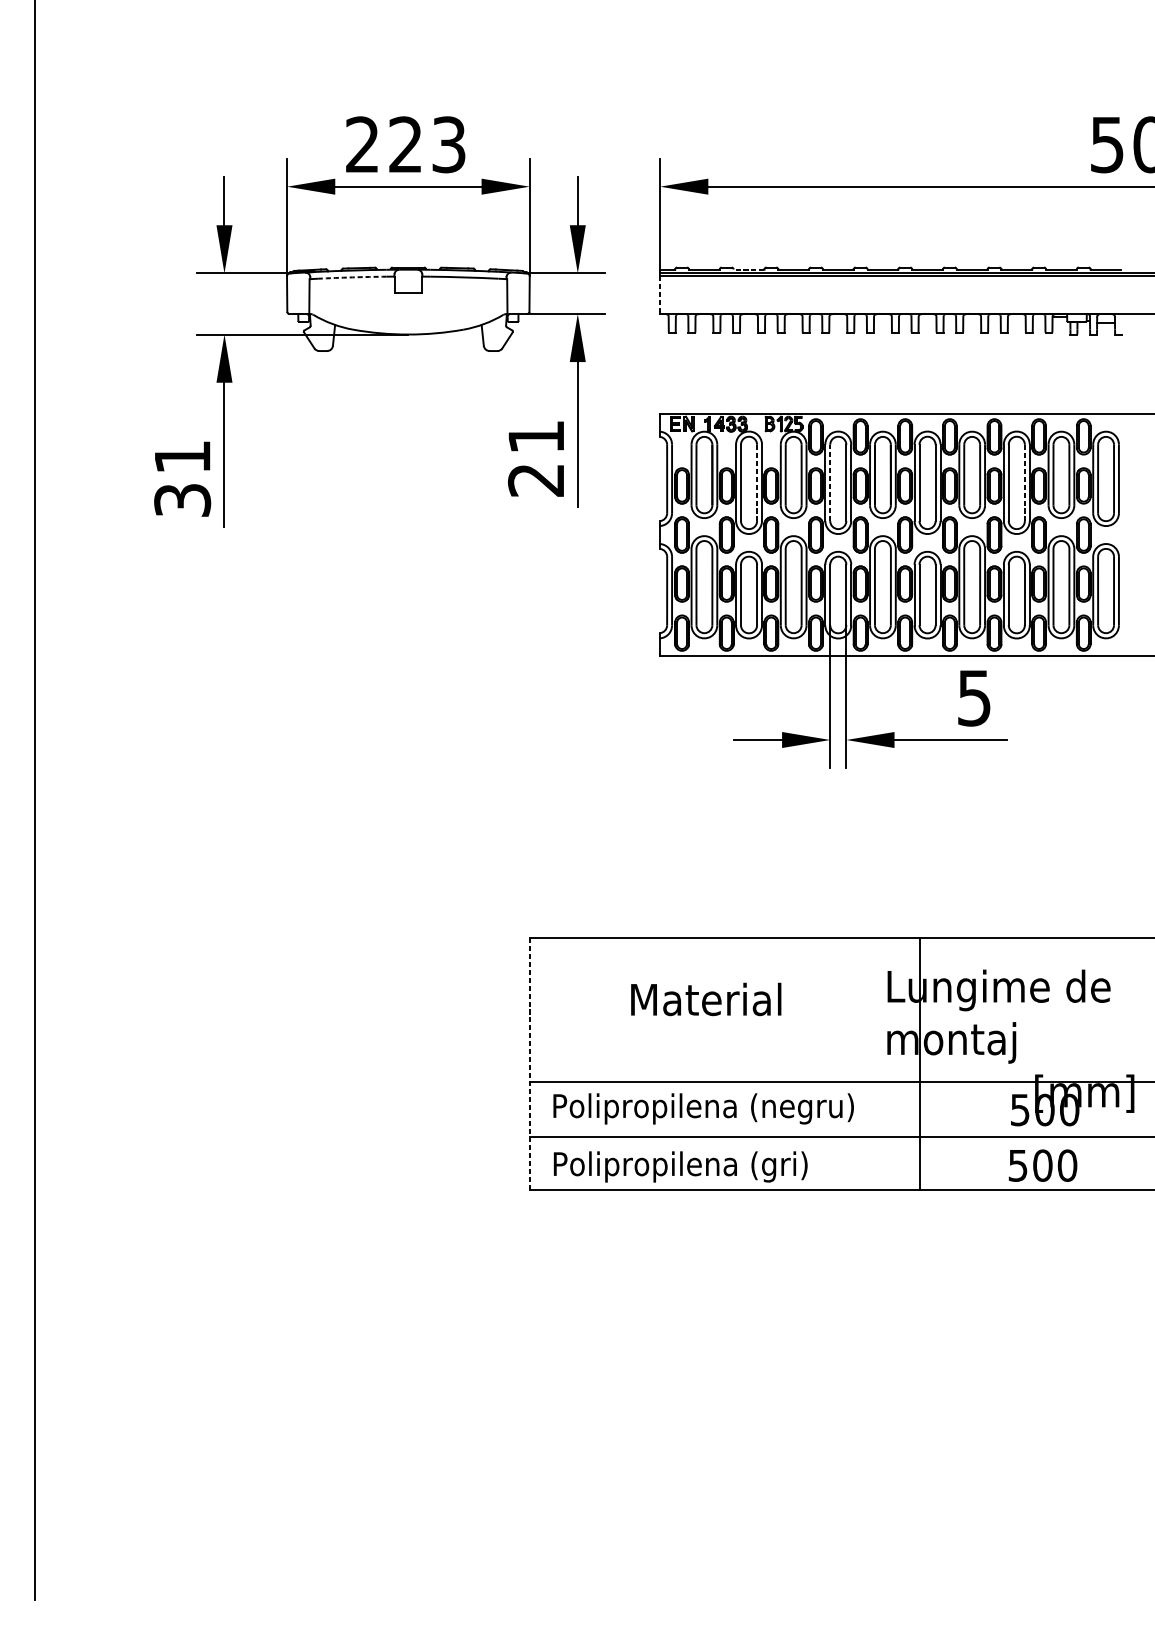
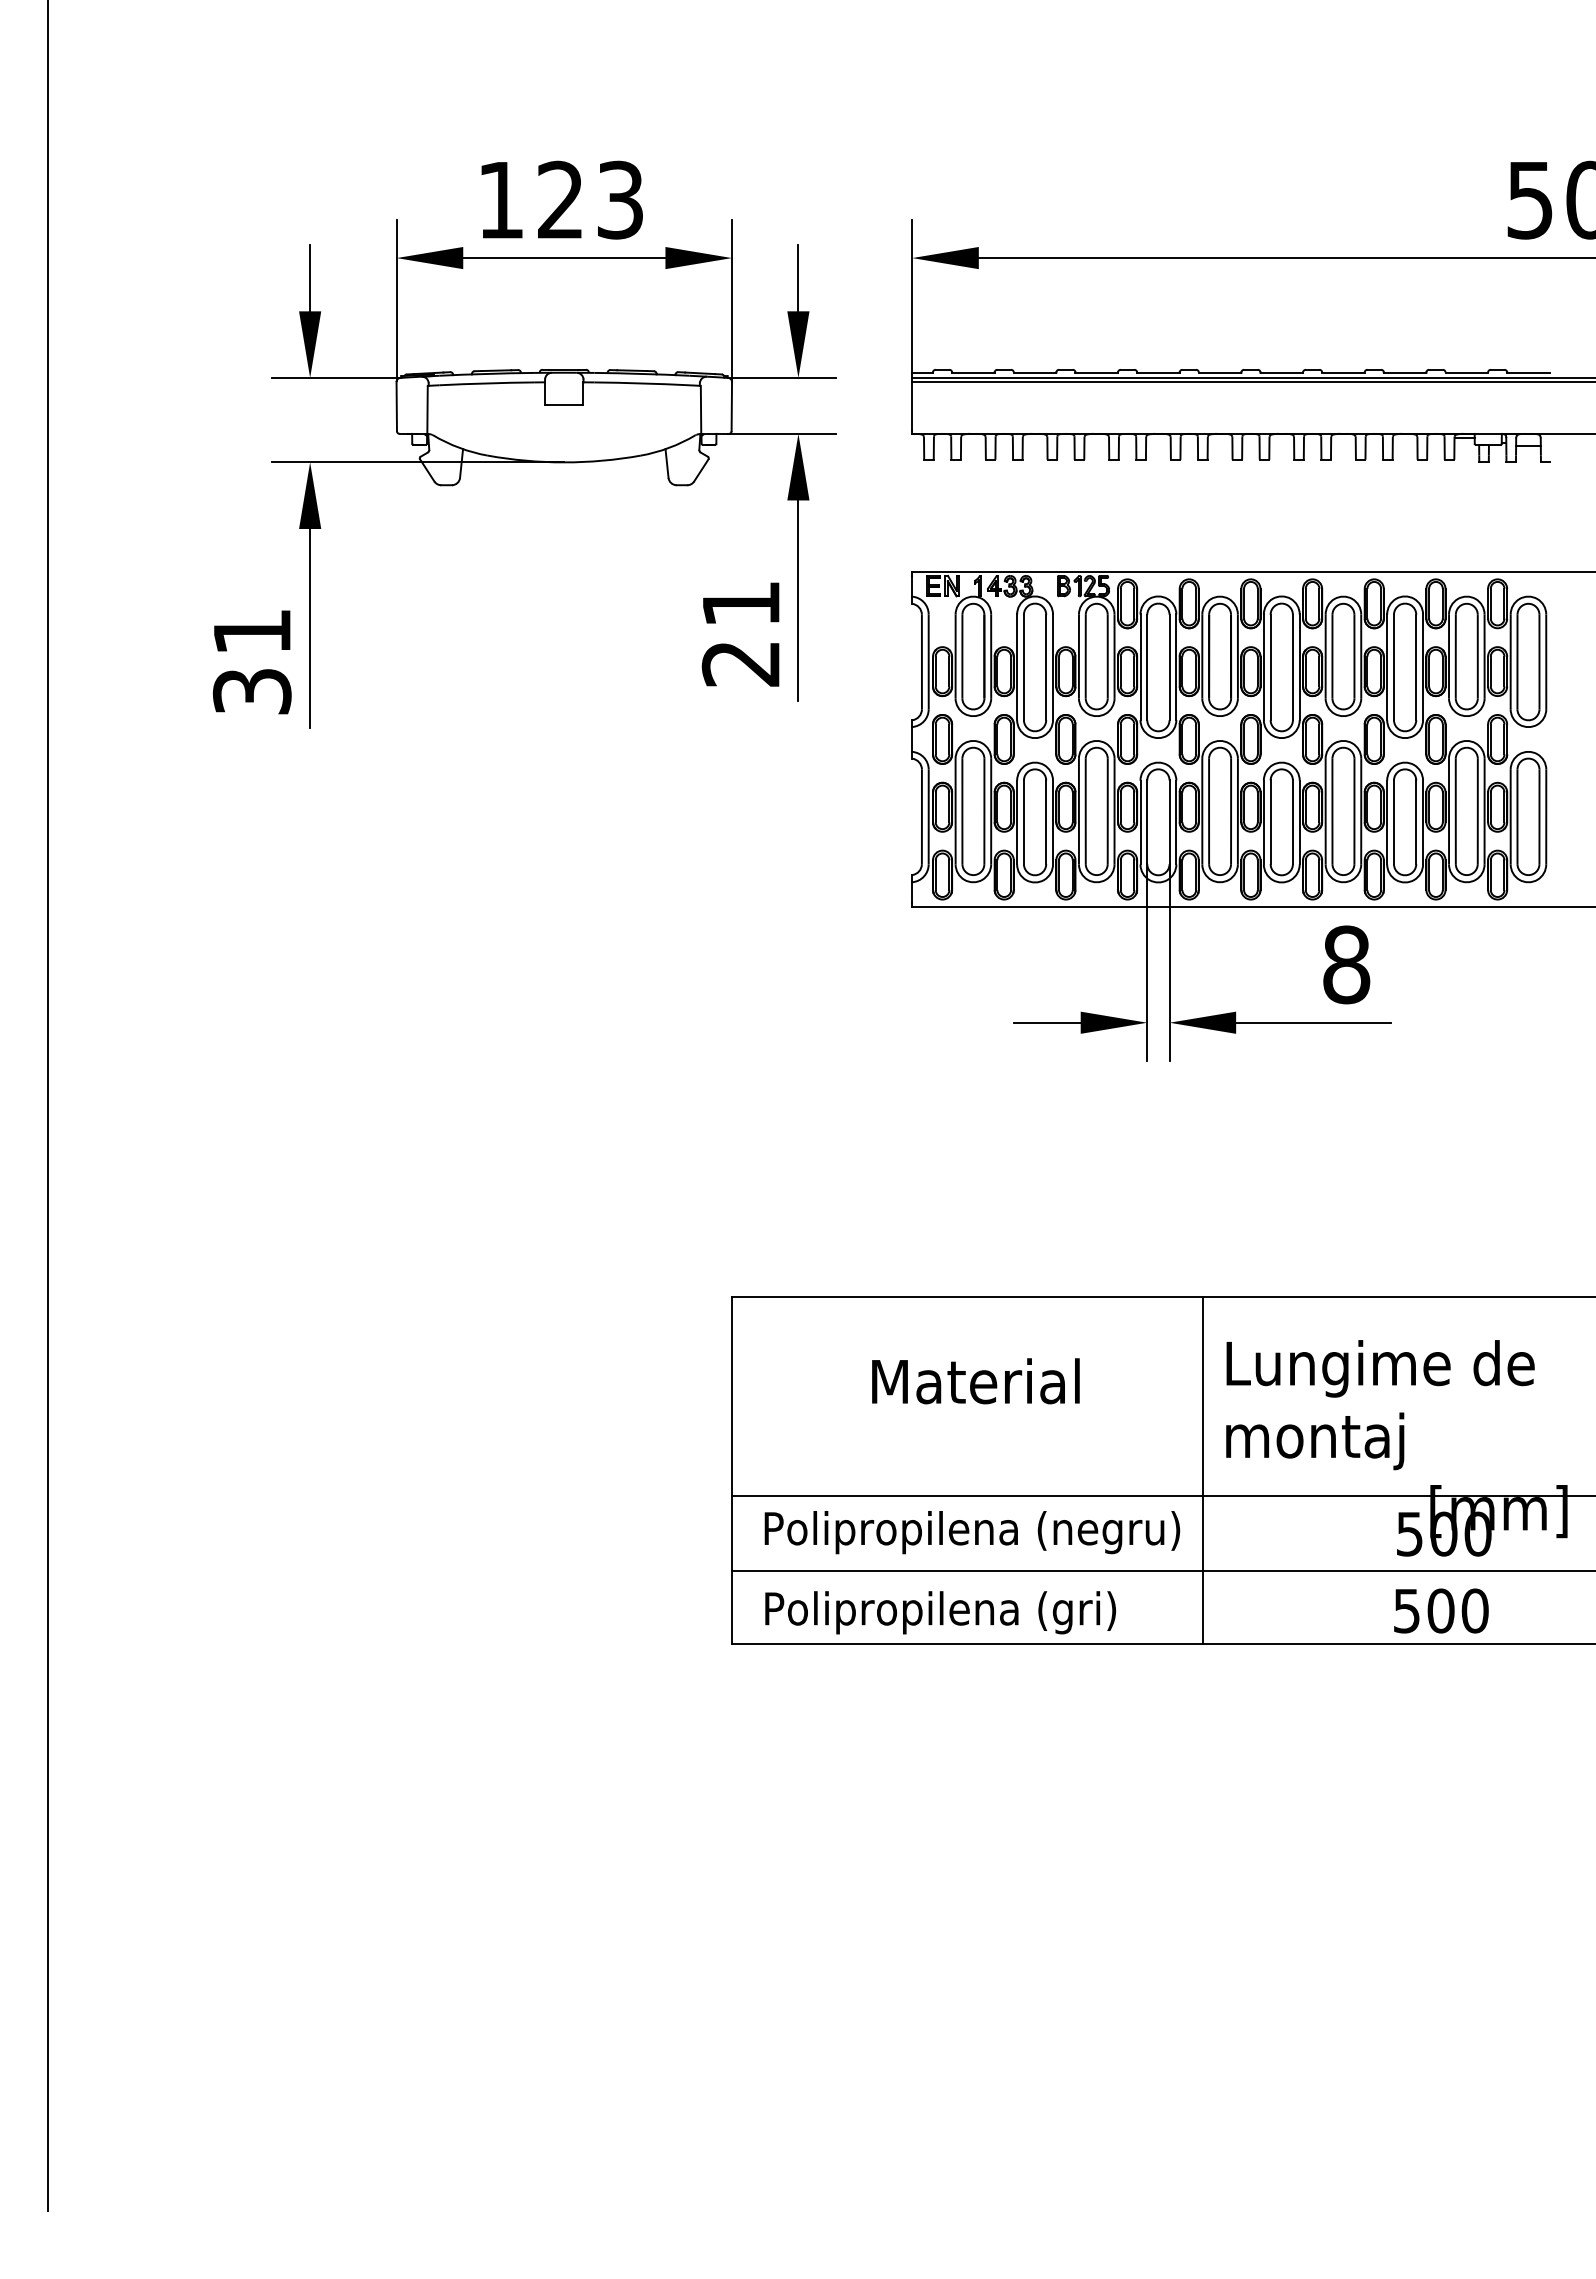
text: (362, 144) -> (500, 199), 223 -> 123
line: (748, 269) -> (1034, 372), dashed -> solid
arc: (352, 277) -> (486, 383), dashed -> solid
line: (660, 294) -> (912, 406), dashed -> solid
line: (757, 482) -> (1046, 667), dashed -> solid
line: (830, 482) -> (1147, 667), dashed -> solid
line: (1025, 482) -> (1416, 667), dashed -> solid
text: (974, 697) -> (1346, 964), 5 -> 8
line: (529, 1064) -> (731, 1470), dashed -> solid
line: (920, 1064) -> (1202, 1470), moved

